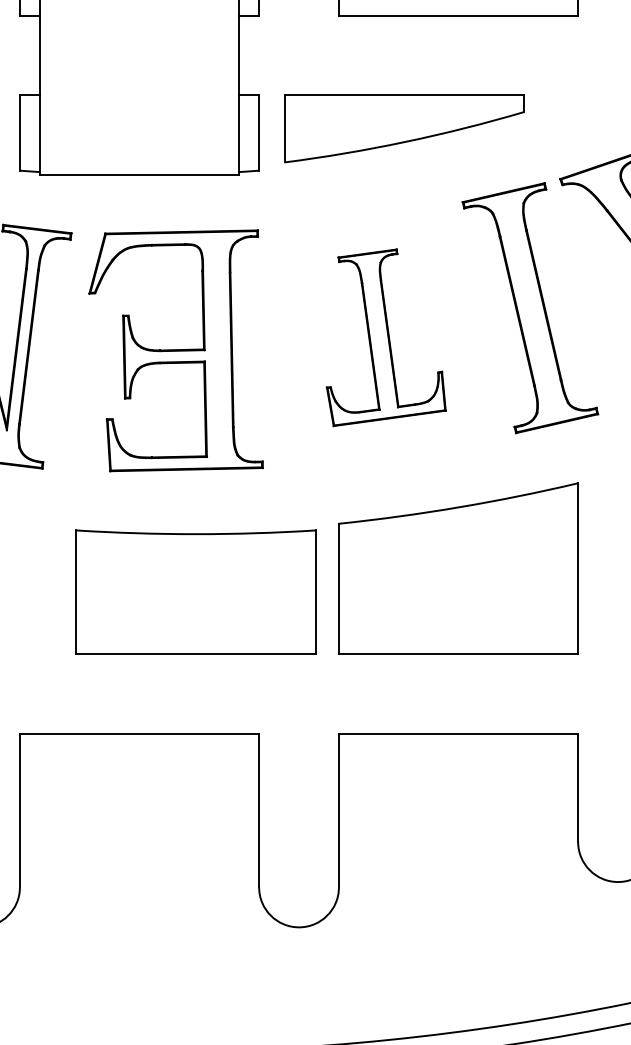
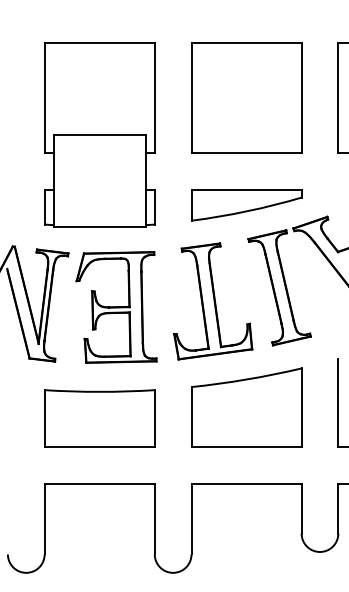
part: (404, 129) -> (246, 205), moved
part: (386, 337) -> (213, 301), size x1.43
part: (195, 592) -> (99, 418), moved

